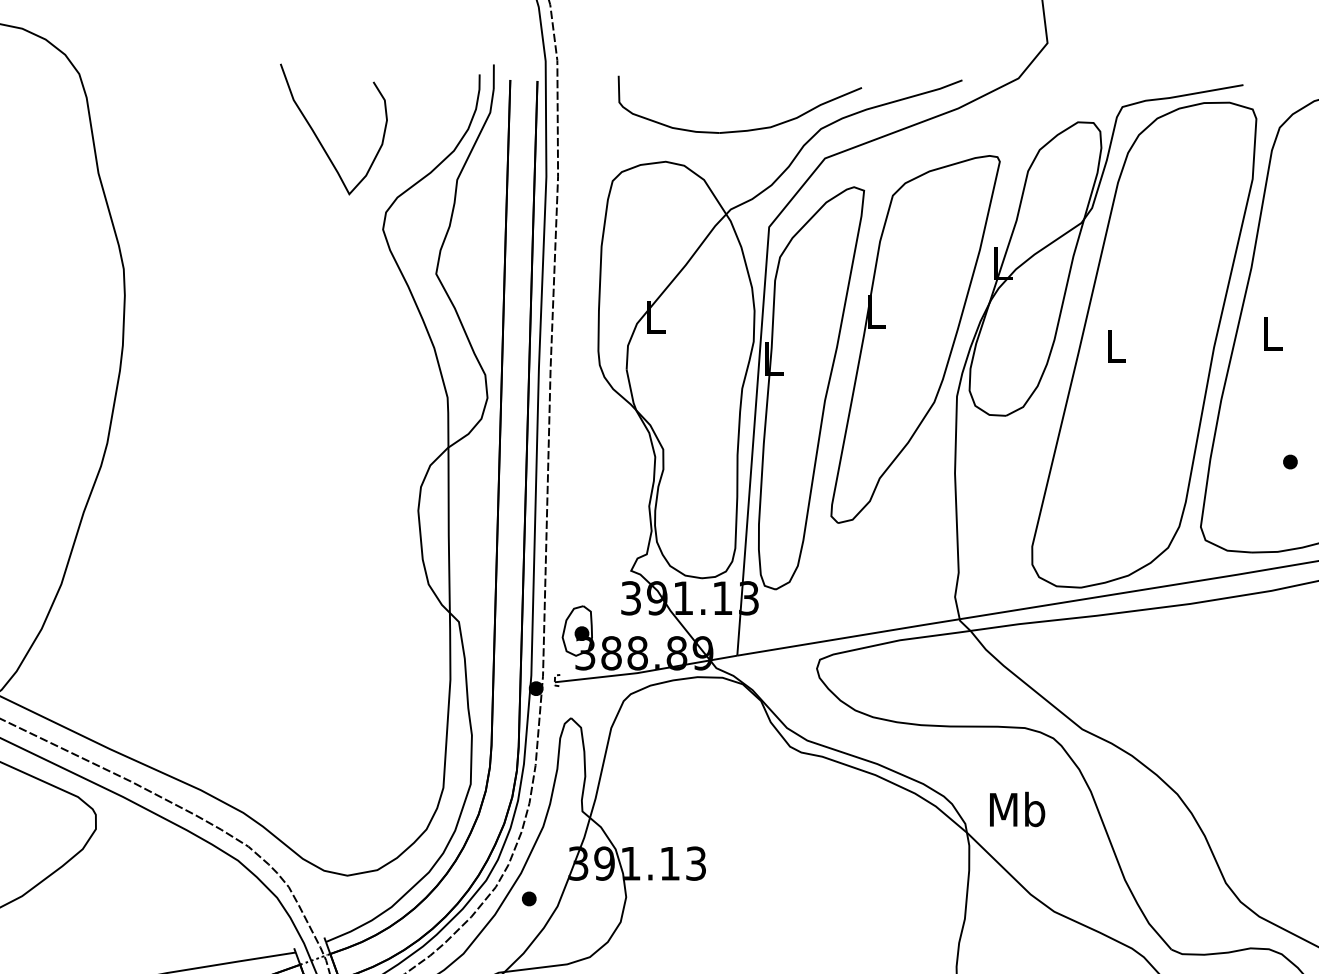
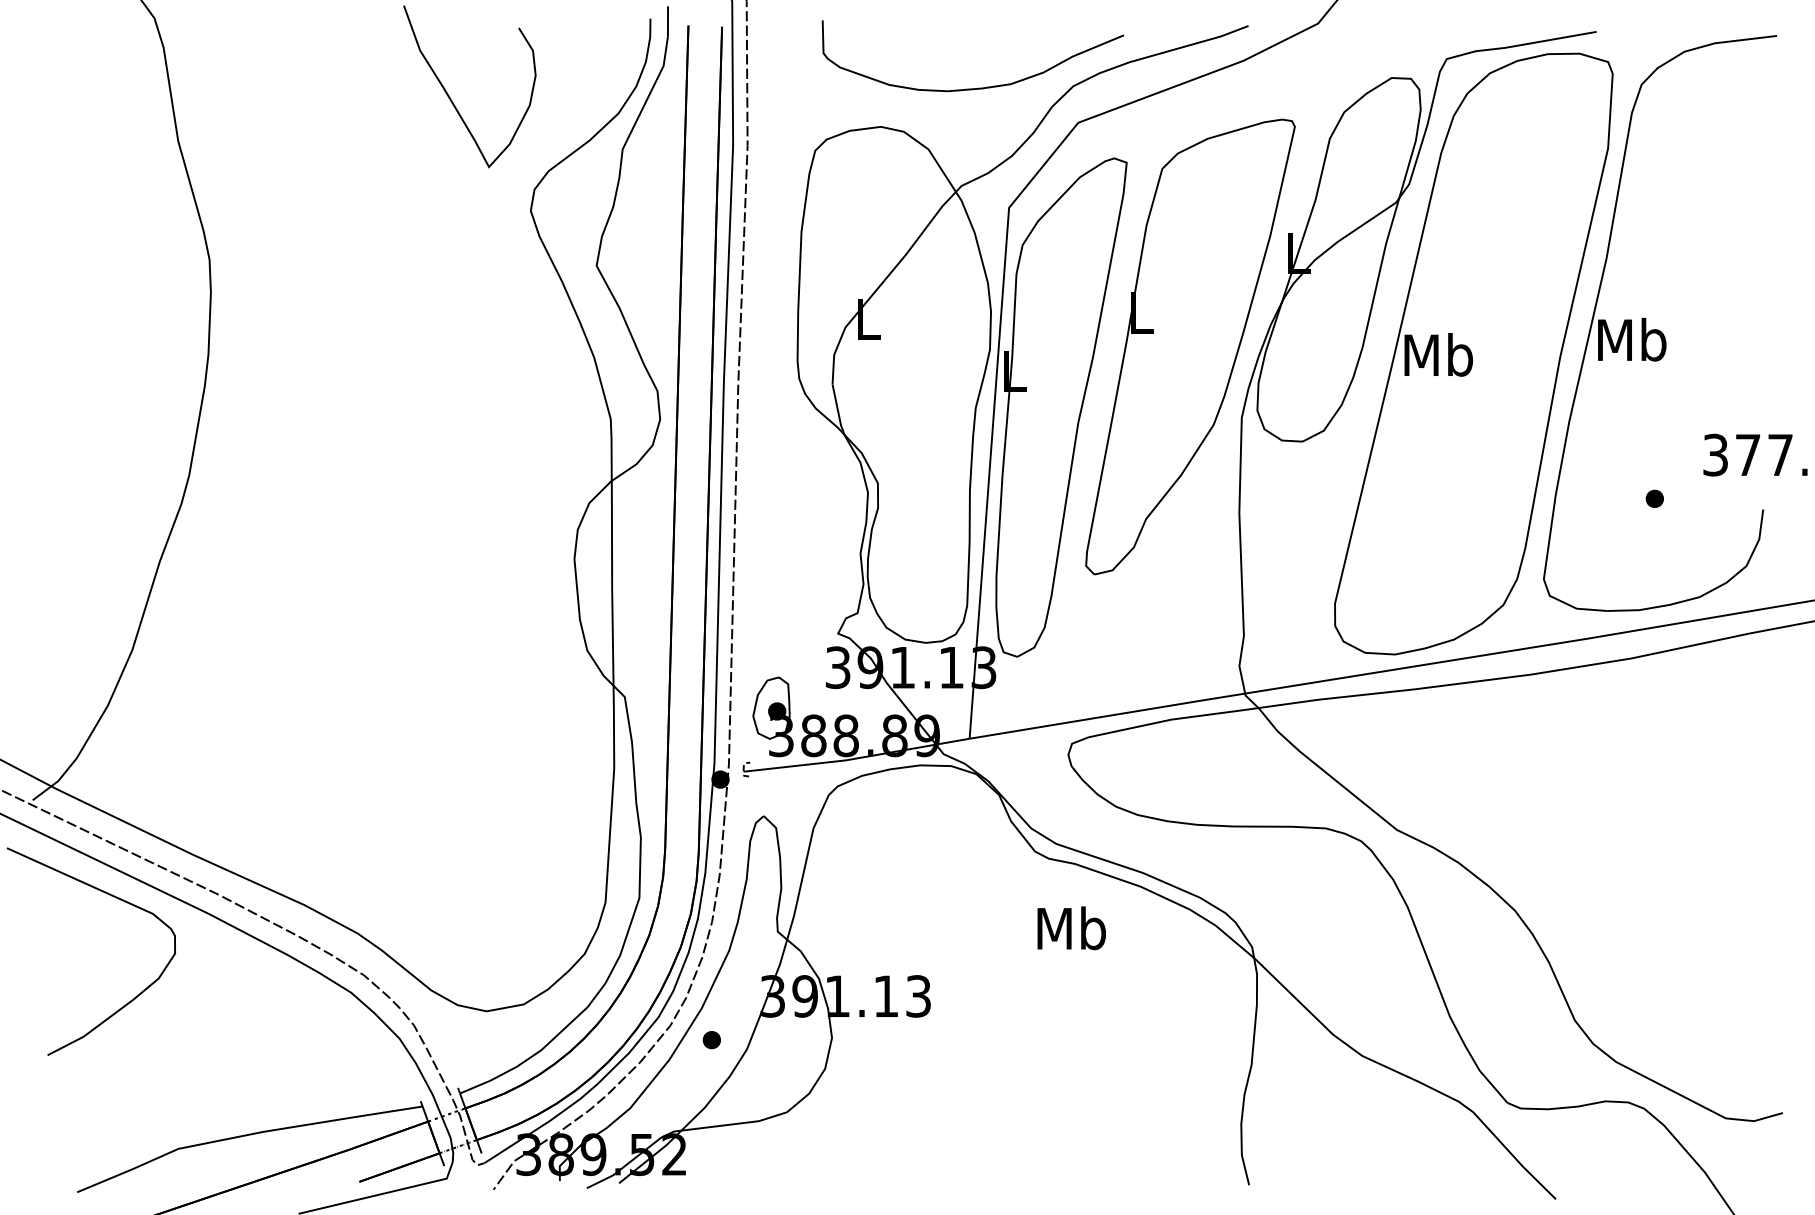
text: (1272, 333) -> (1632, 339), L -> Mb
text: (1115, 345) -> (1438, 354), L -> Mb
text: (1017, 809) -> (1071, 928), moved

